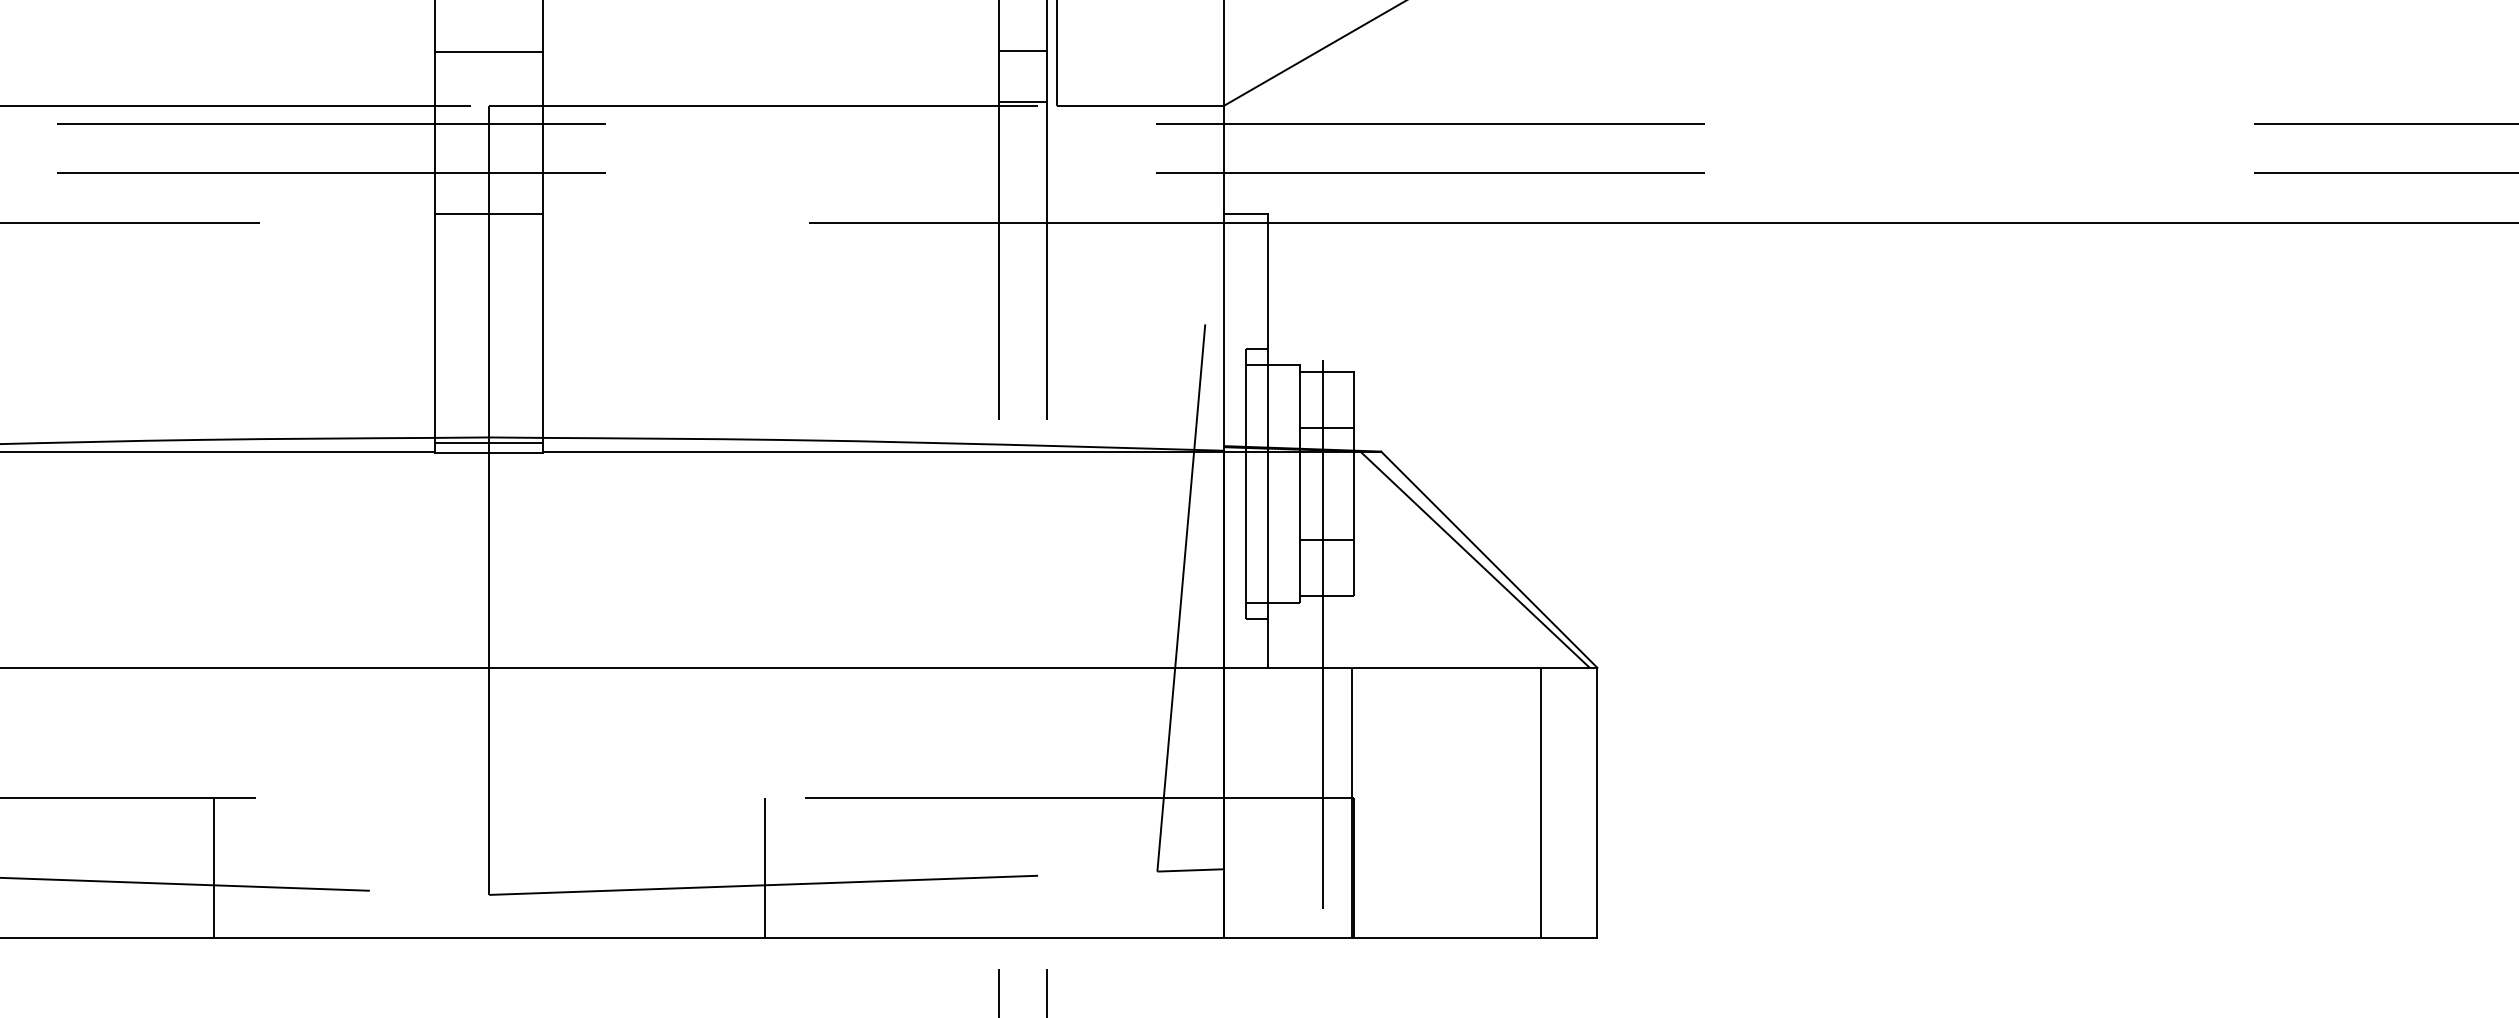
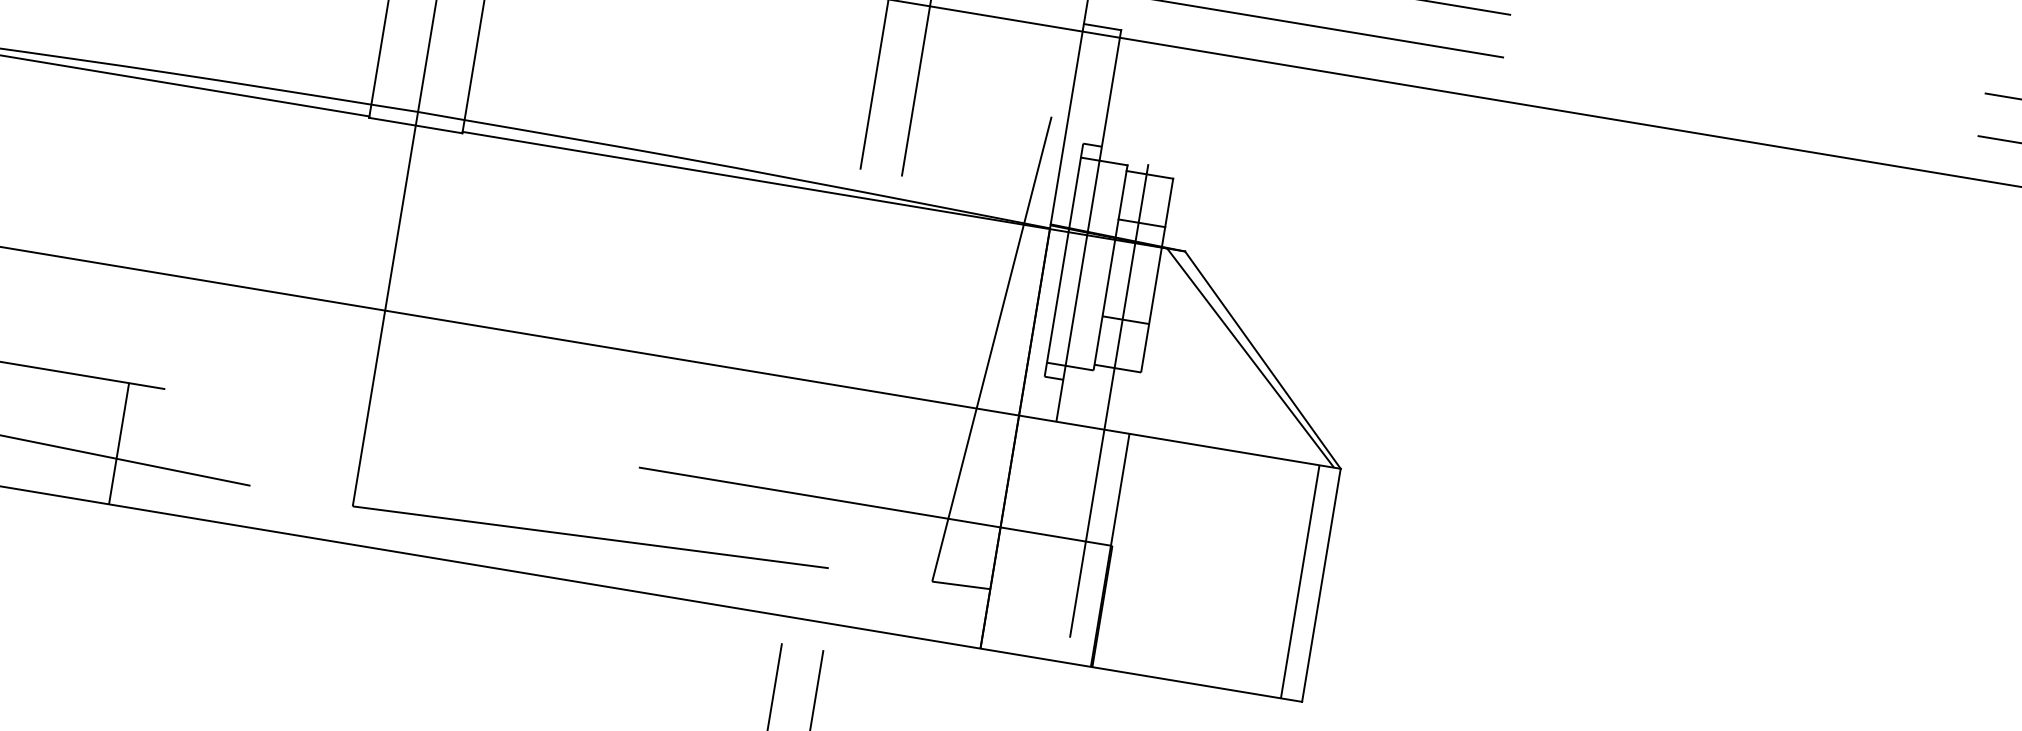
line: (489, 443) -> (417, 117), removed
line: (1540, 802) -> (1299, 581), moved
line: (764, 867) -> (594, 522), removed

